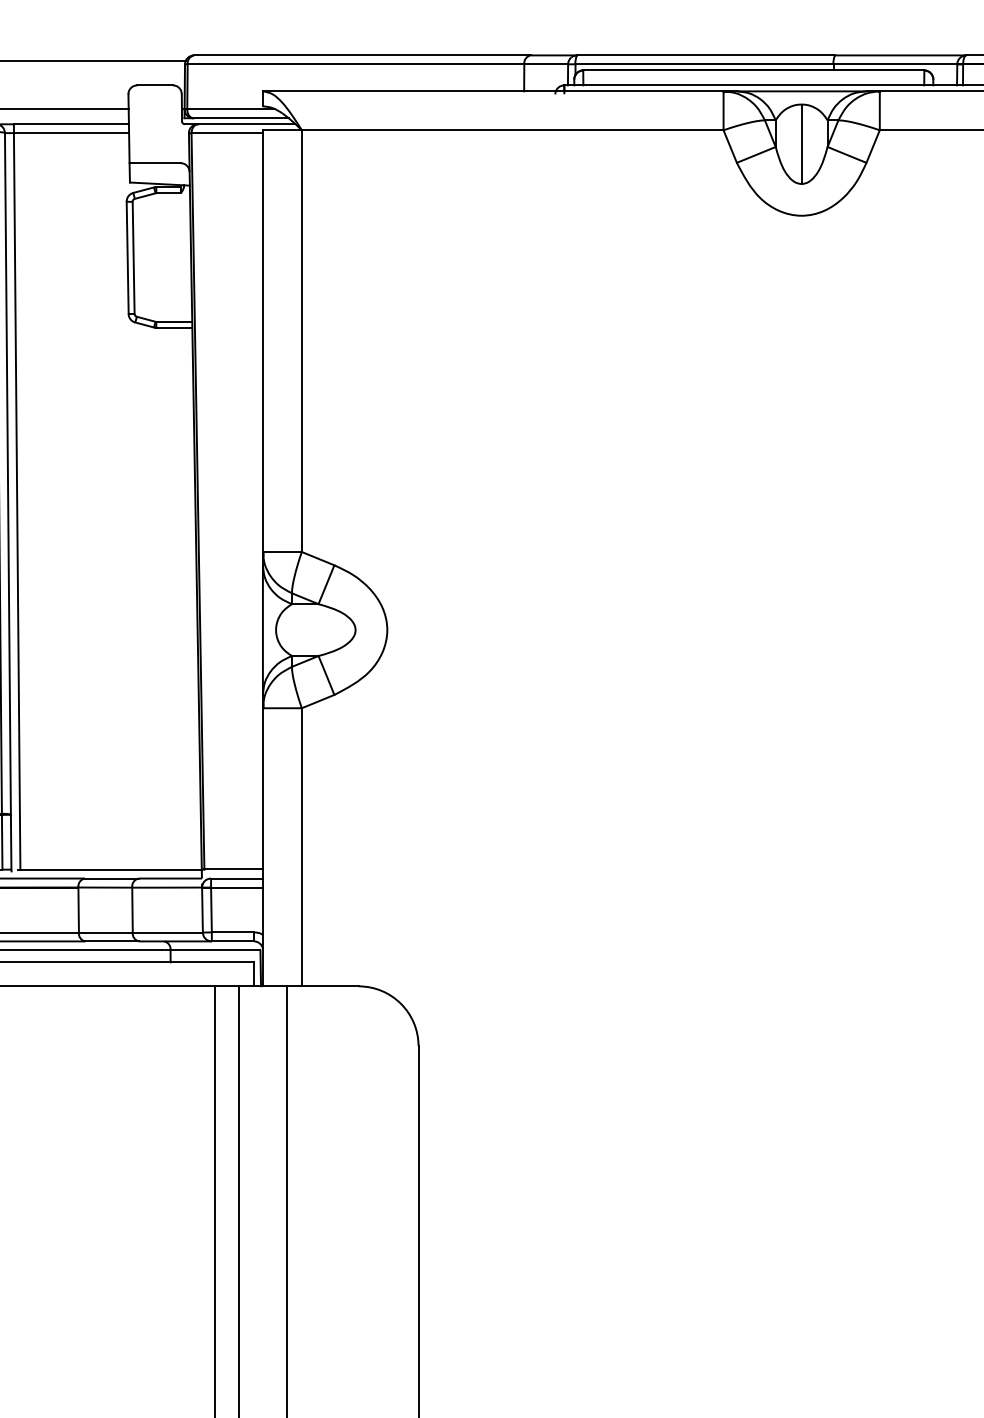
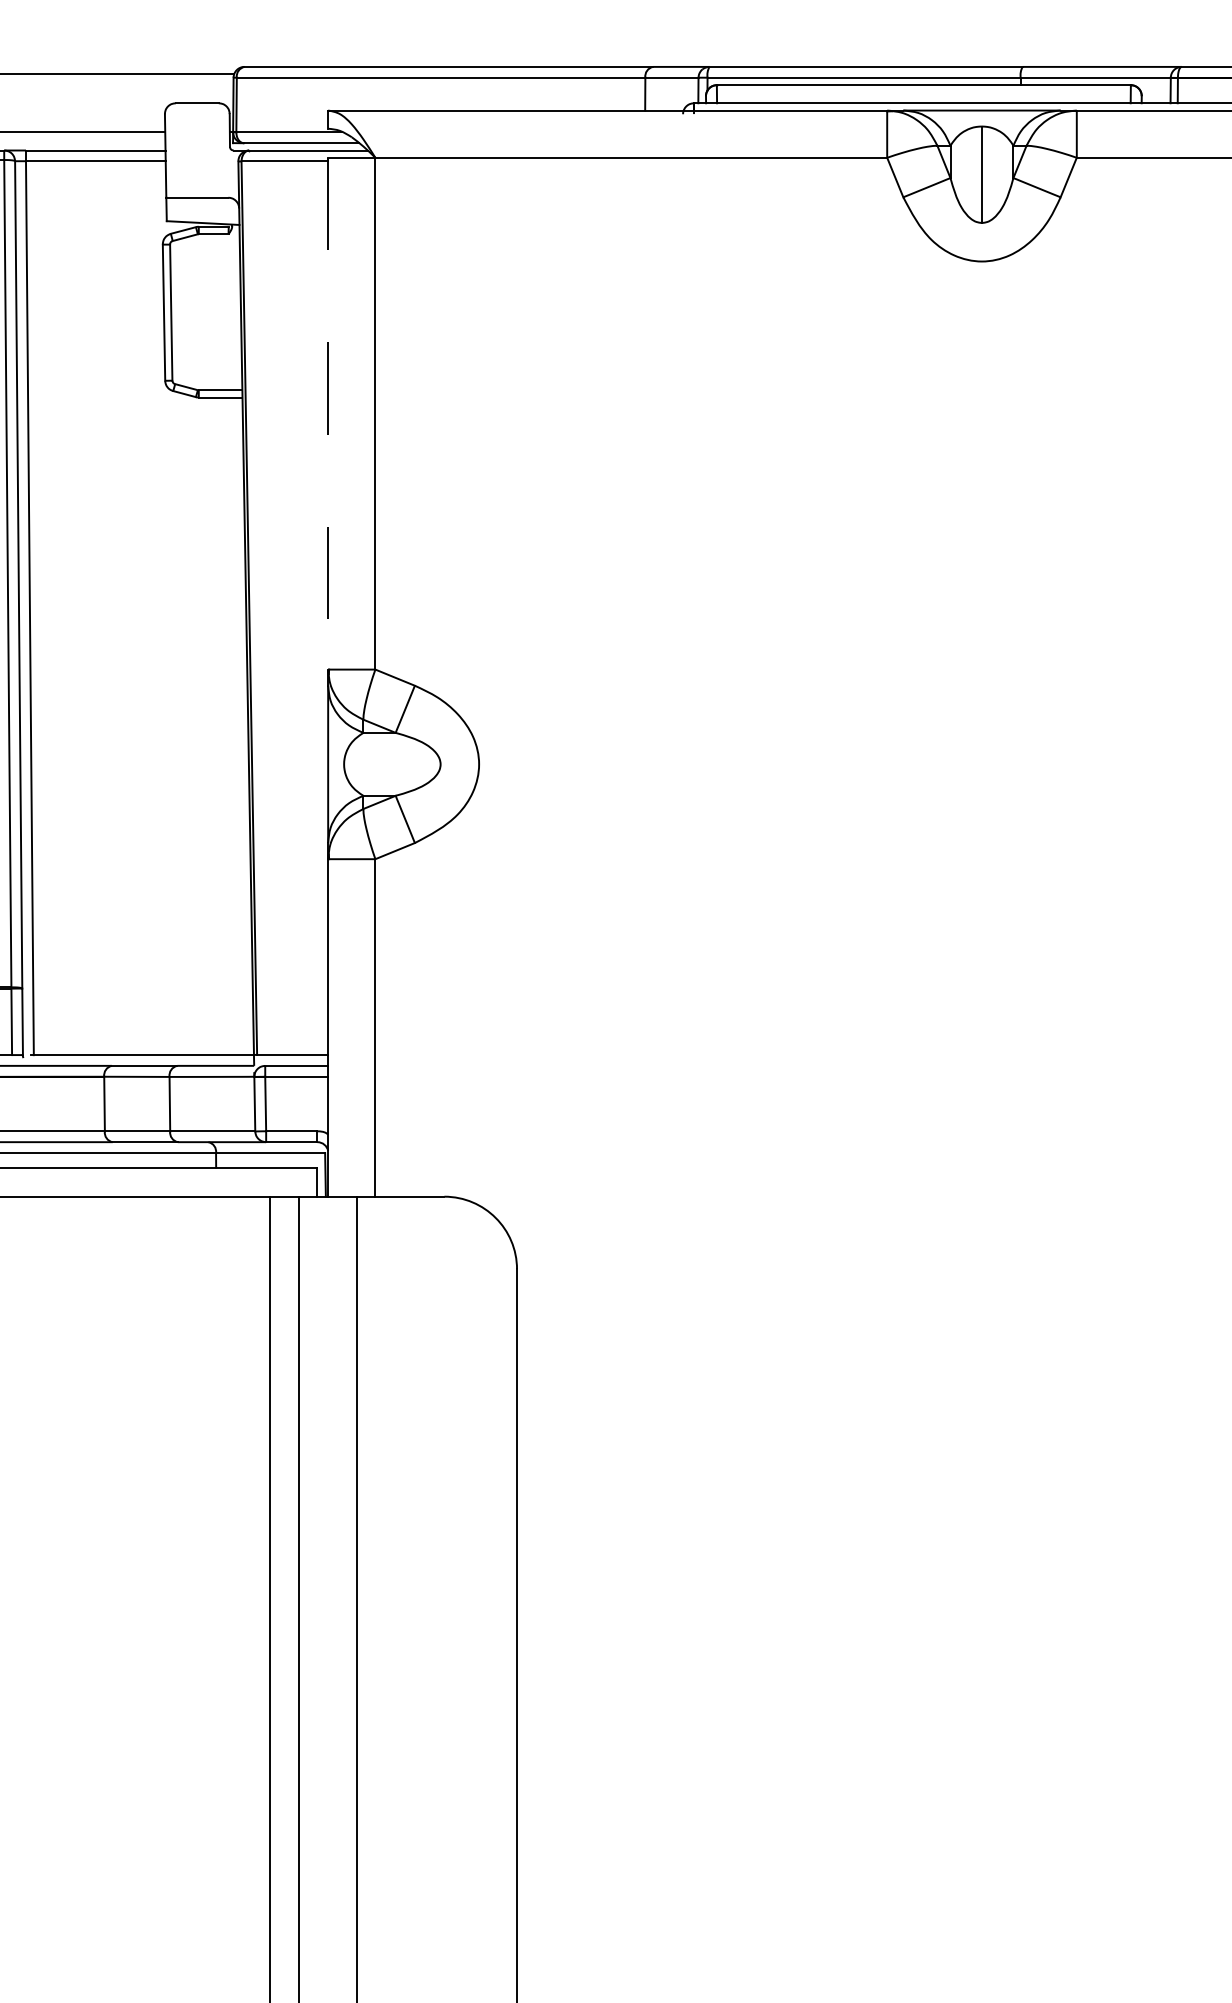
line: (263, 340) -> (328, 413), solid -> dashed

